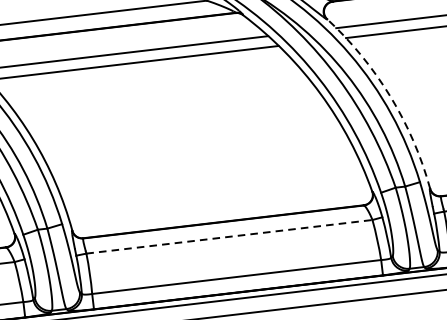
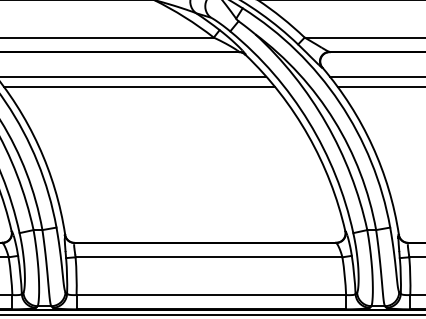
arc: (390, 96) -> (372, 145), dashed -> solid
line: (229, 236) -> (209, 257), dashed -> solid

